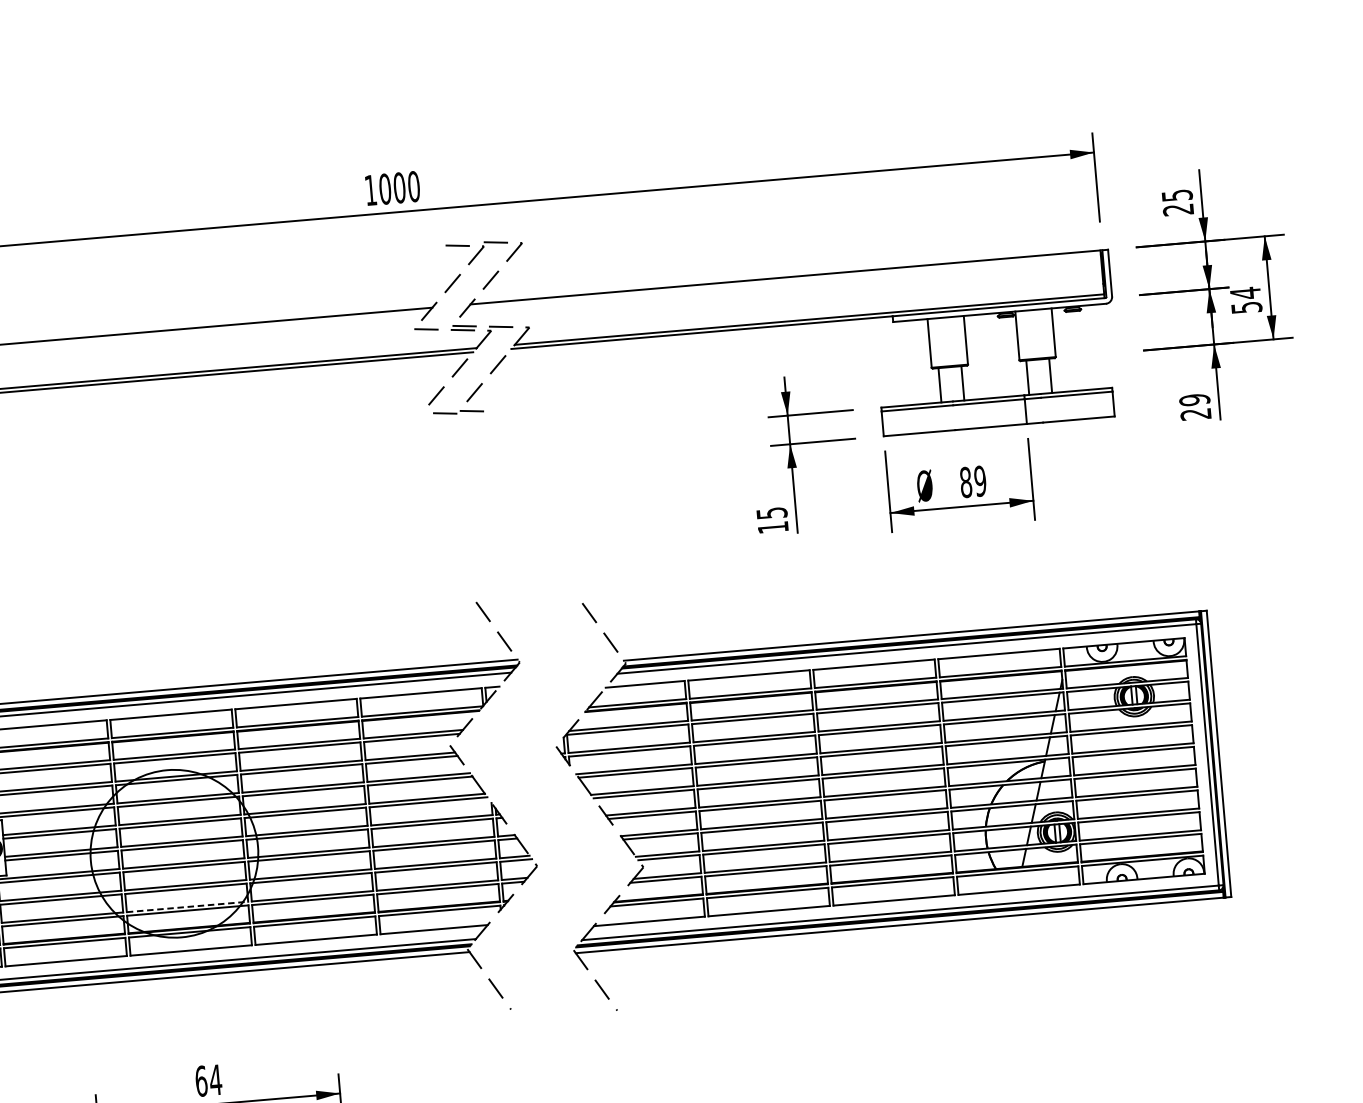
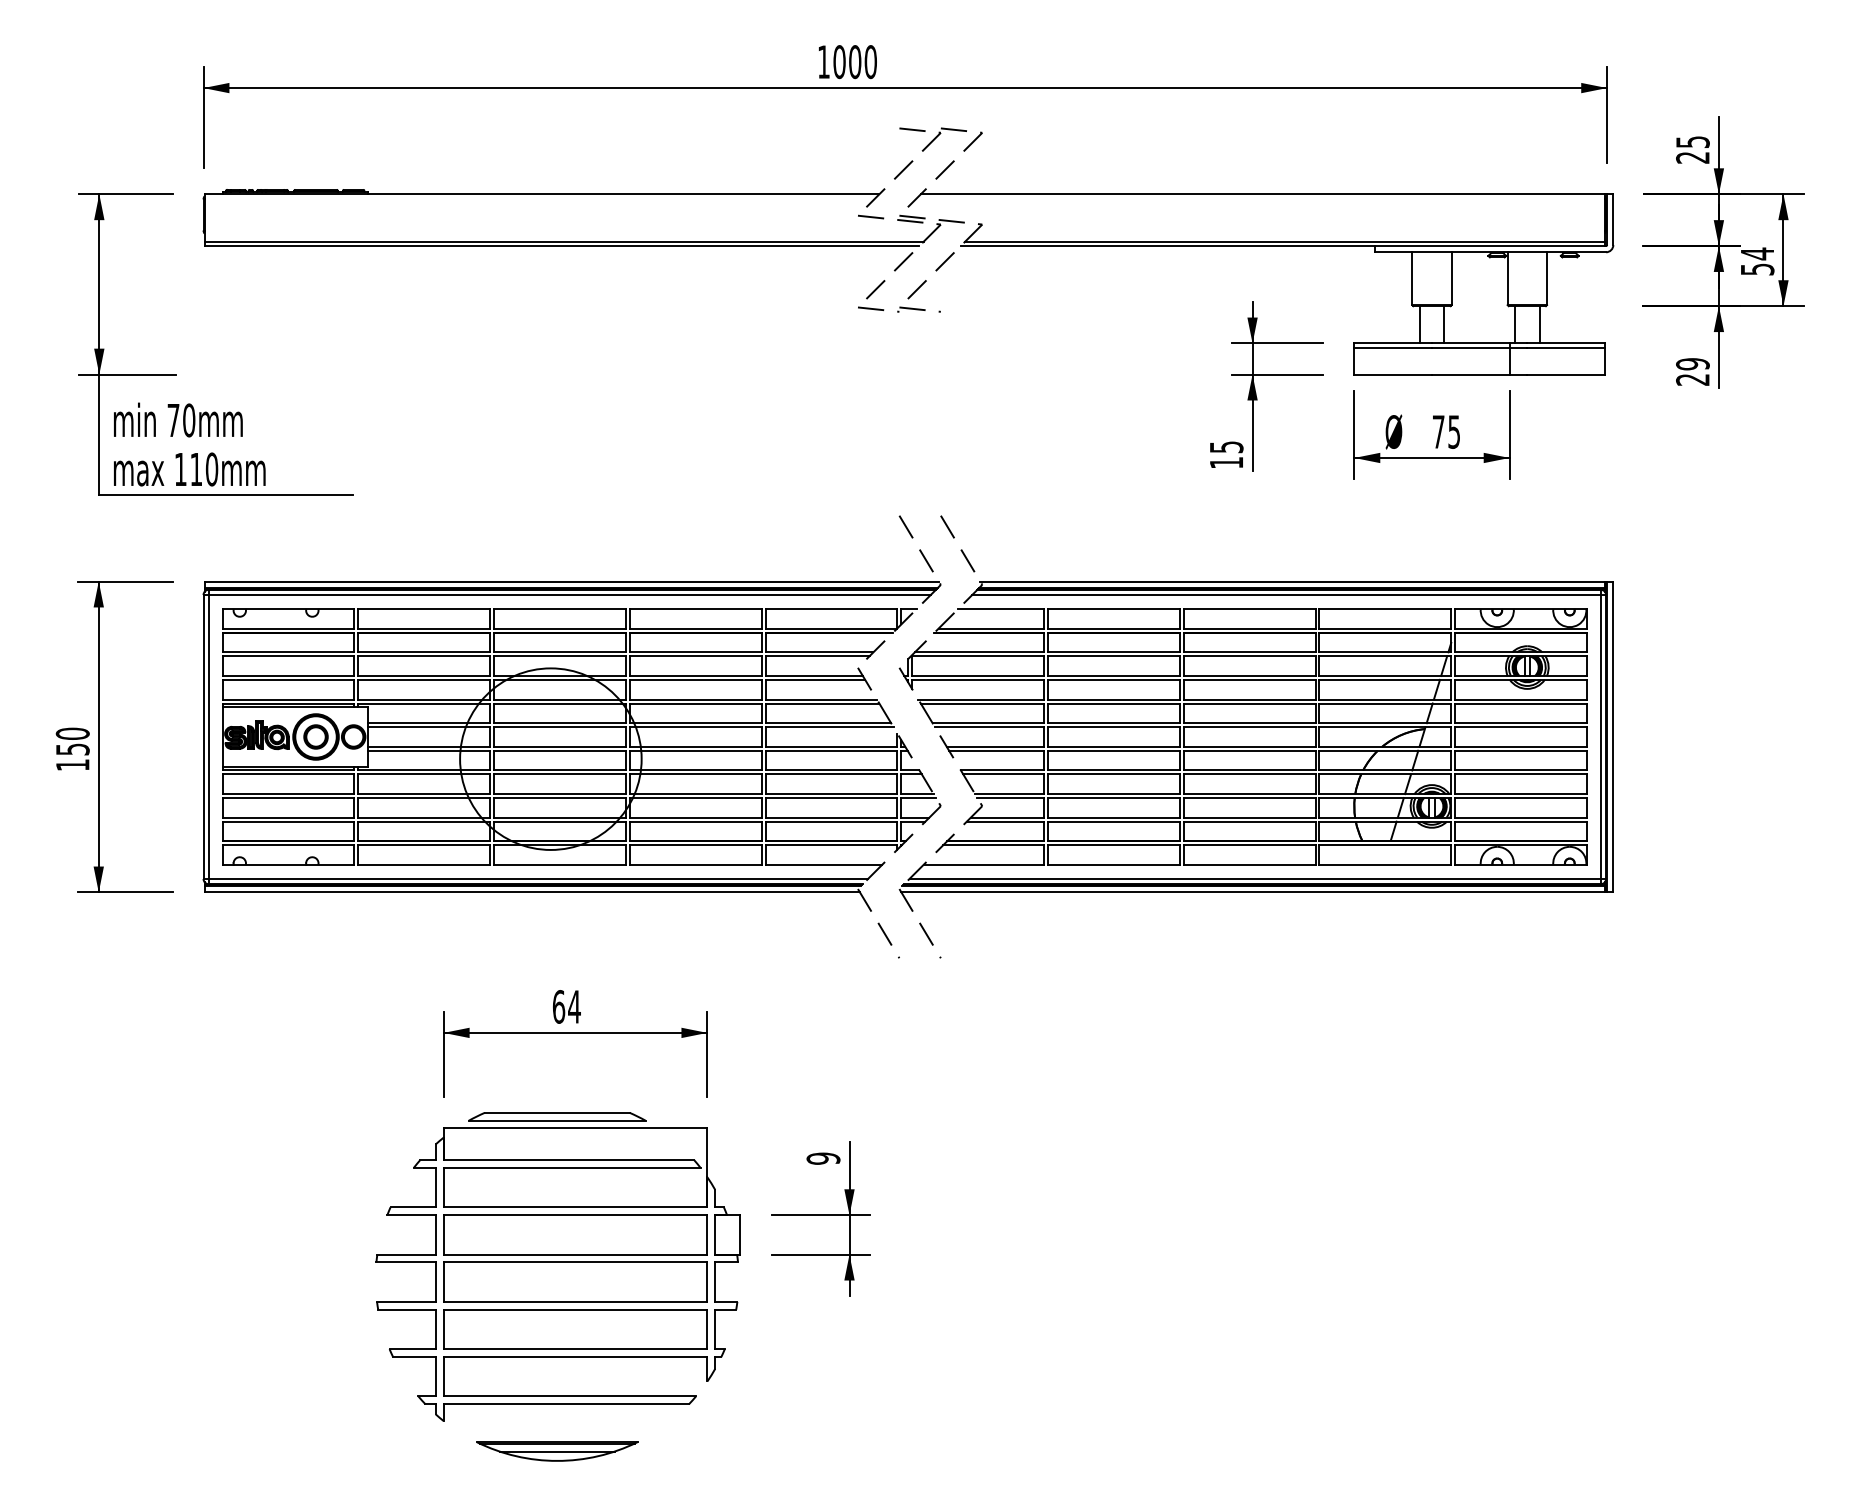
part: (459, 412) -> (899, 309), size x1.43
text: (973, 481) -> (1446, 431), 89 -> 75
part: (889, 781) -> (1255, 736), moved
line: (187, 906) -> (560, 817), dashed -> solid

